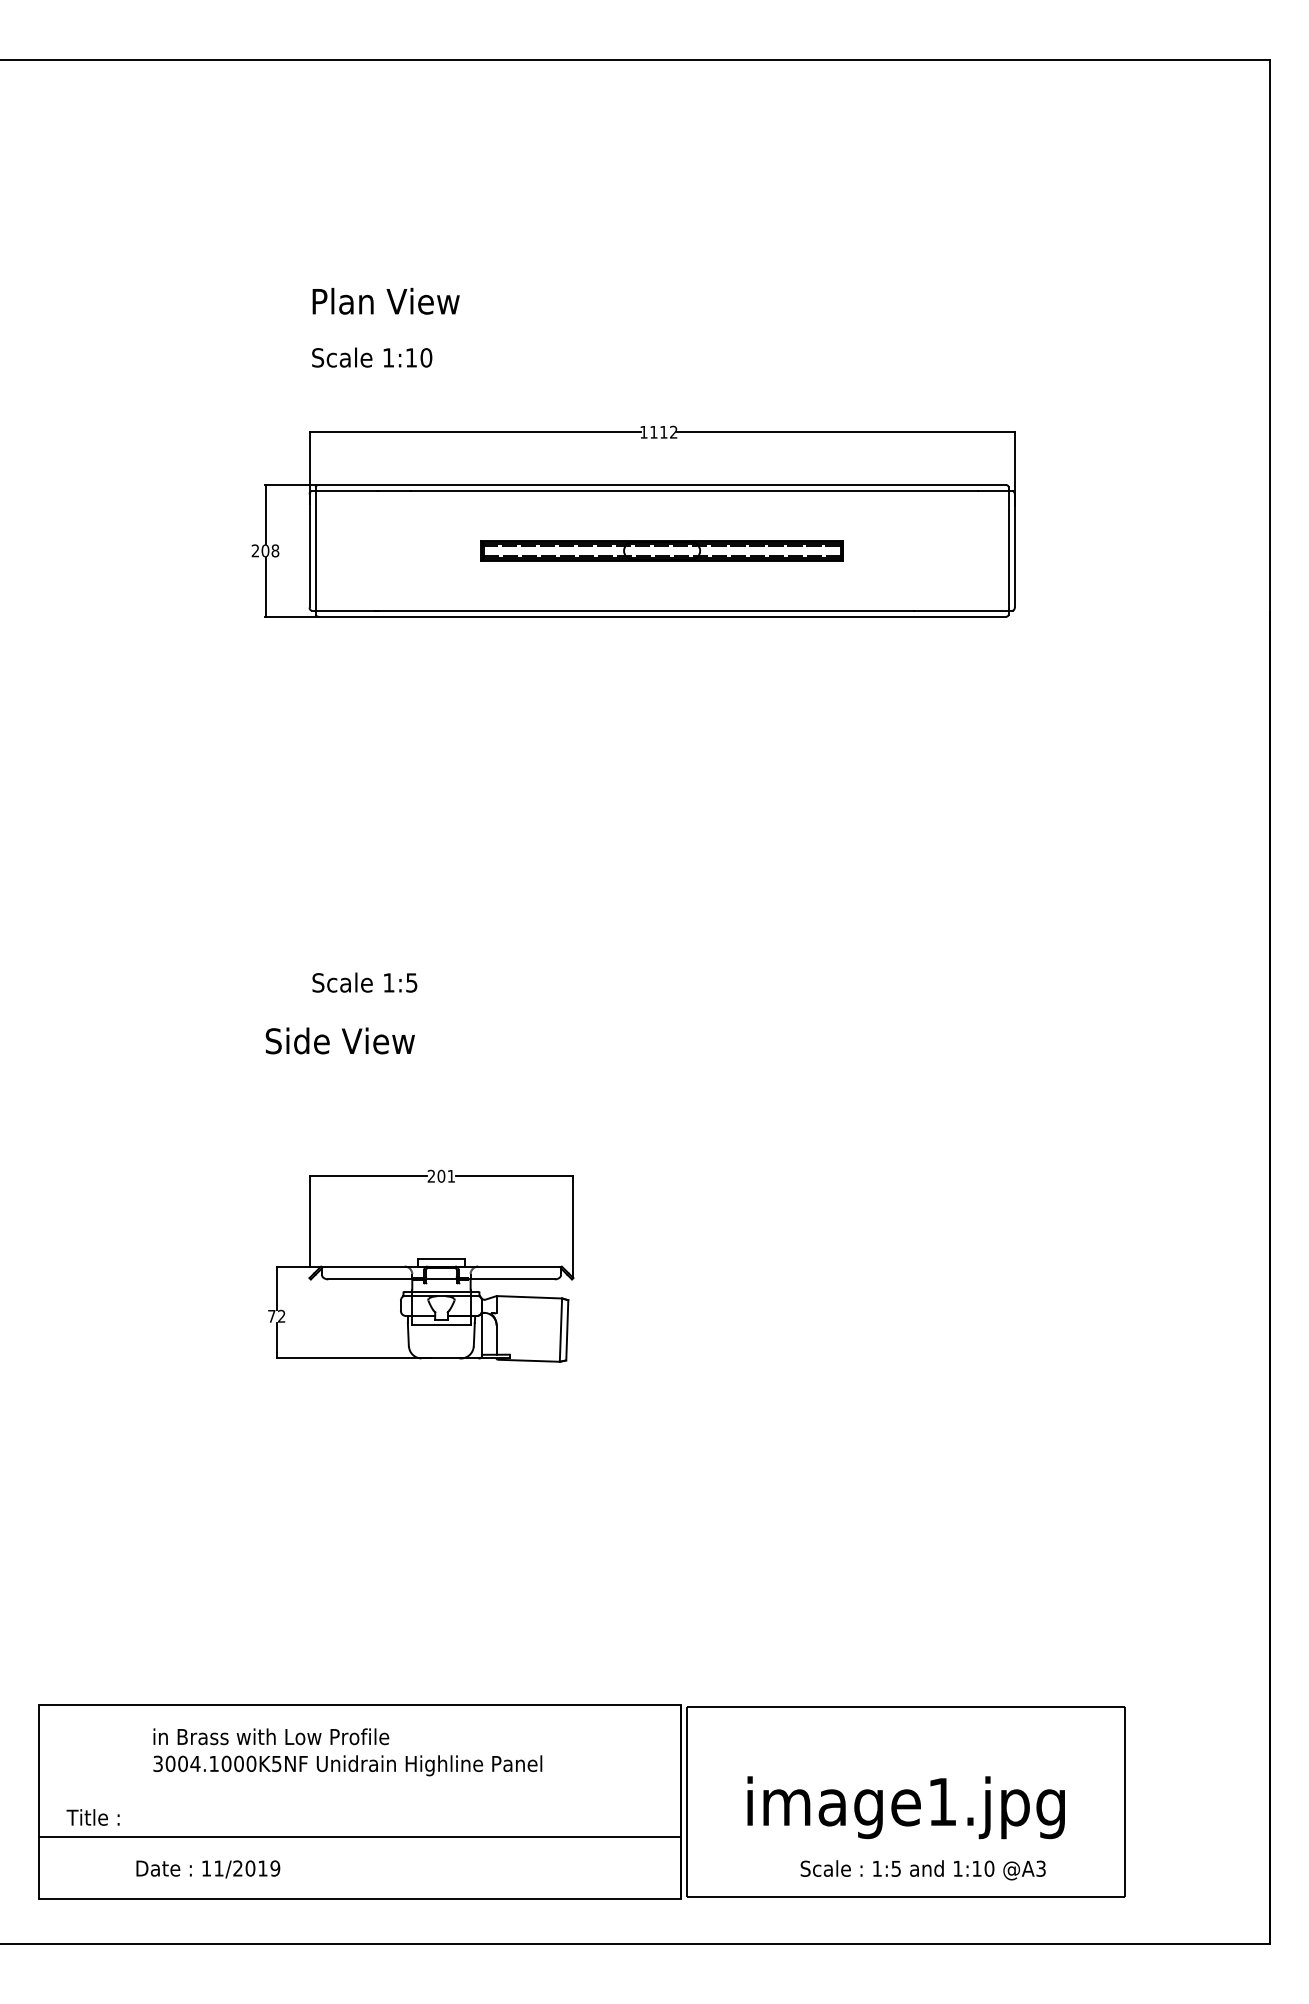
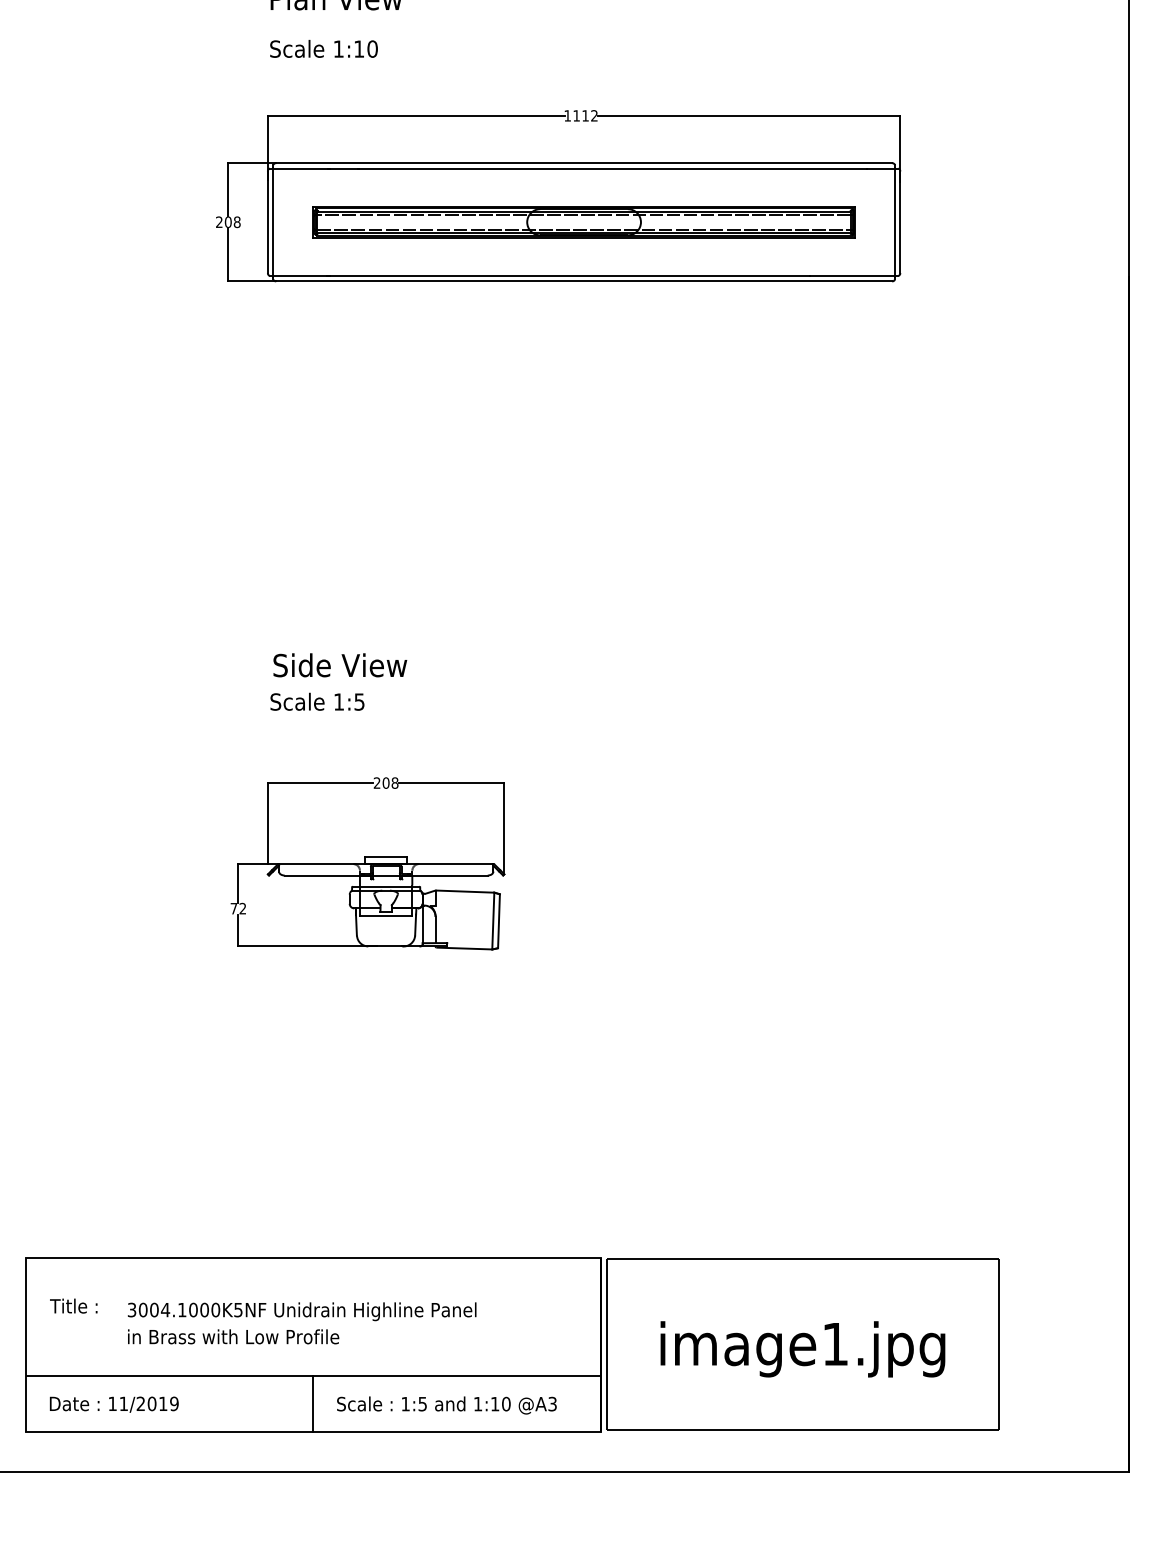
part: (661, 550) -> (583, 221), size x1.67
text: (364, 982) -> (317, 701), moved
text: (339, 1040) -> (339, 664), moved
text: (451, 1175) -> (395, 782), 201 -> 208
text: (271, 1736) -> (233, 1336), moved
text: (92, 1817) -> (73, 1306), moved
line: (360, 1867) -> (313, 1402), added
text: (208, 1869) -> (114, 1404), moved
text: (922, 1870) -> (446, 1405), moved

